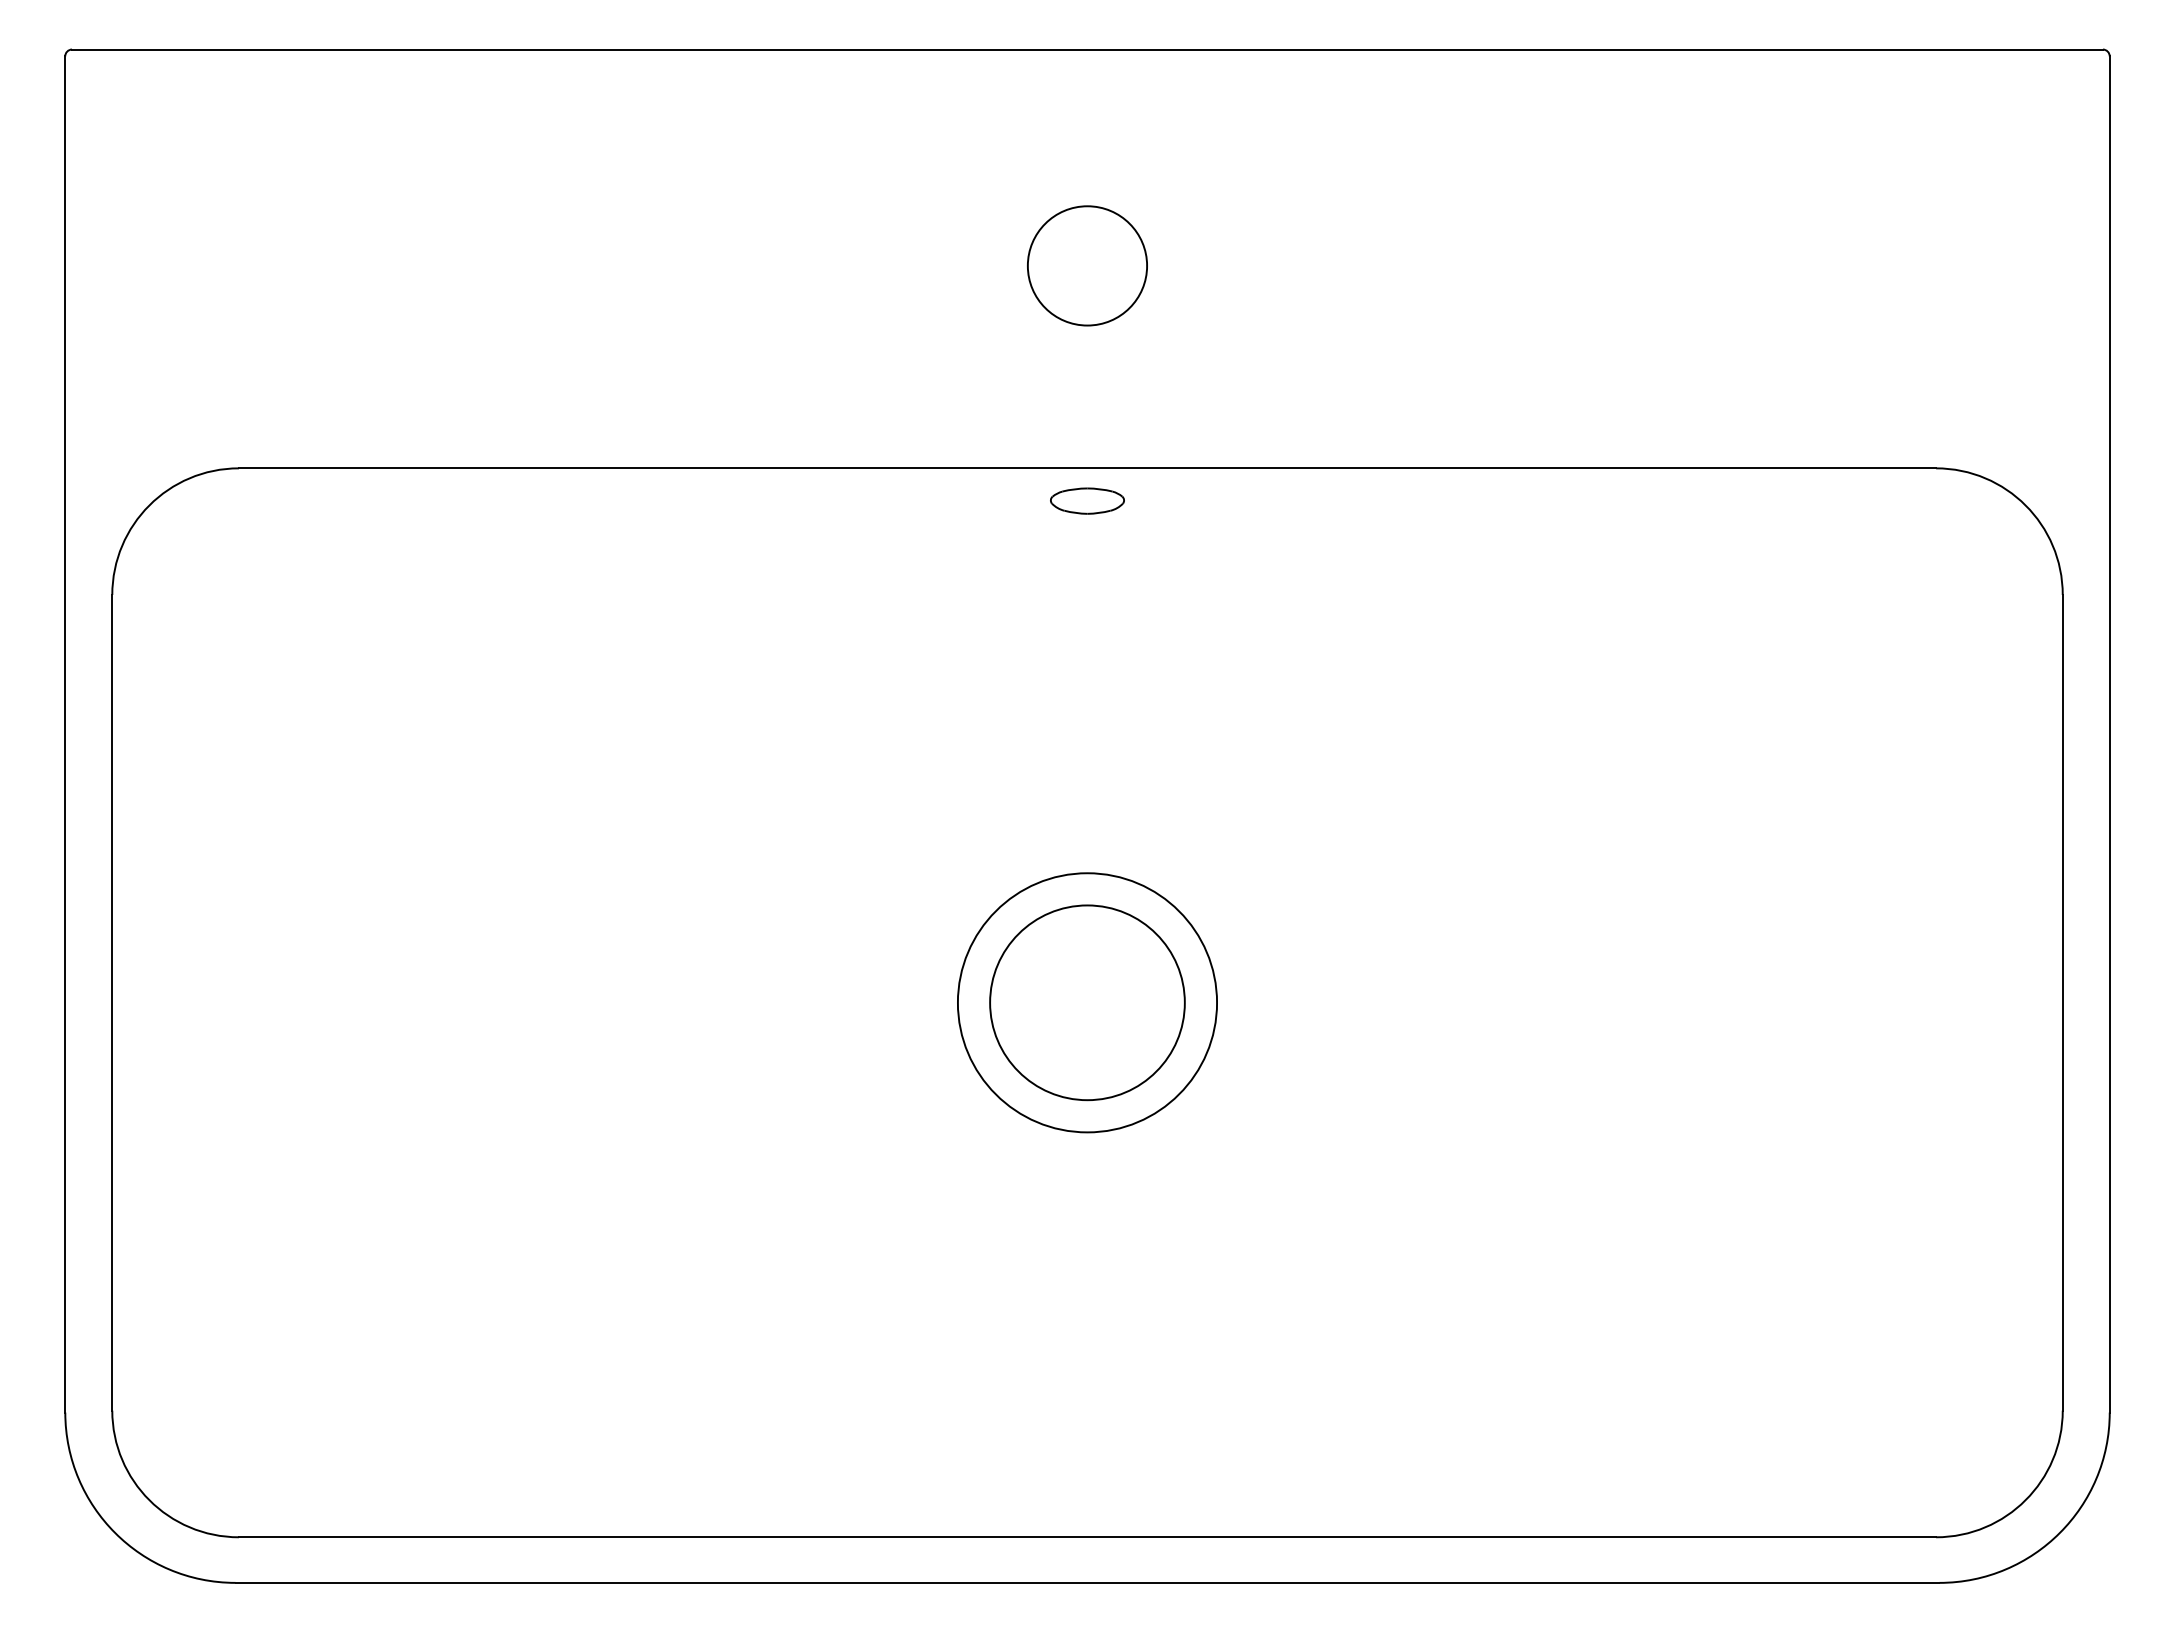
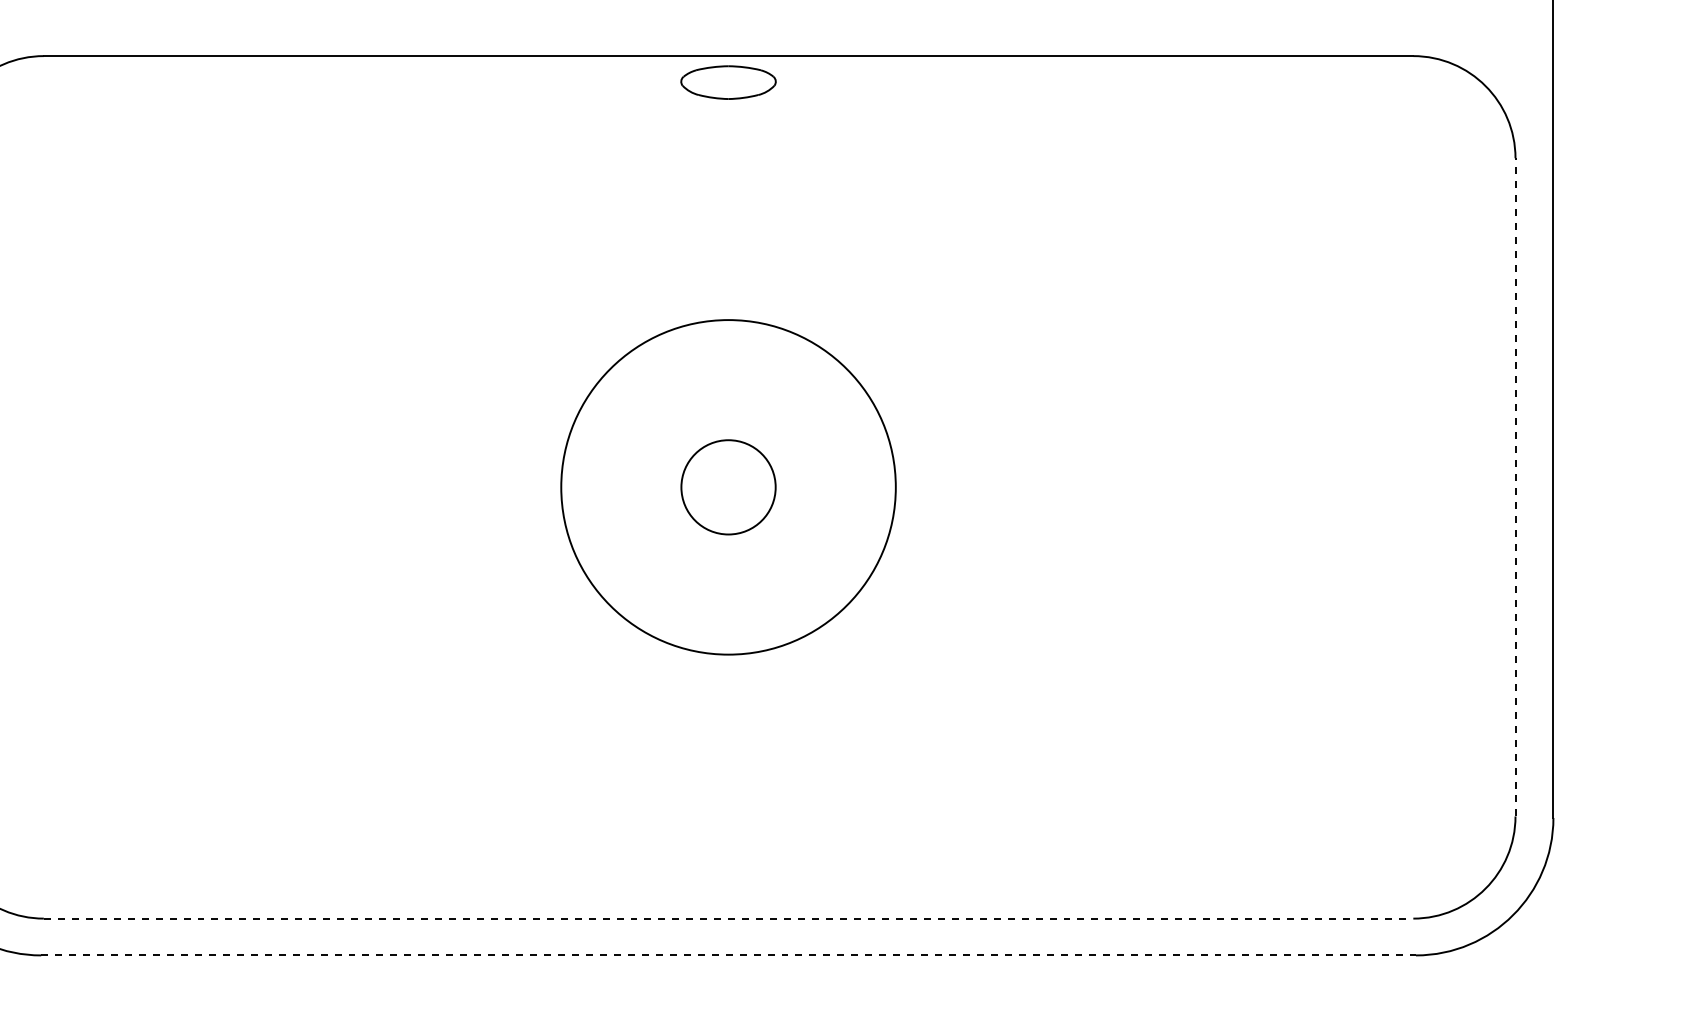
part: (1087, 500) -> (728, 82), size x1.6
circle: (1087, 1002) -> (728, 487), size x0.6
circle: (1087, 1002) -> (728, 487), size x1.6
line: (2062, 1002) -> (1515, 487), solid -> dashed
line: (1087, 1537) -> (728, 918), solid -> dashed
line: (1087, 1582) -> (728, 955), solid -> dashed

